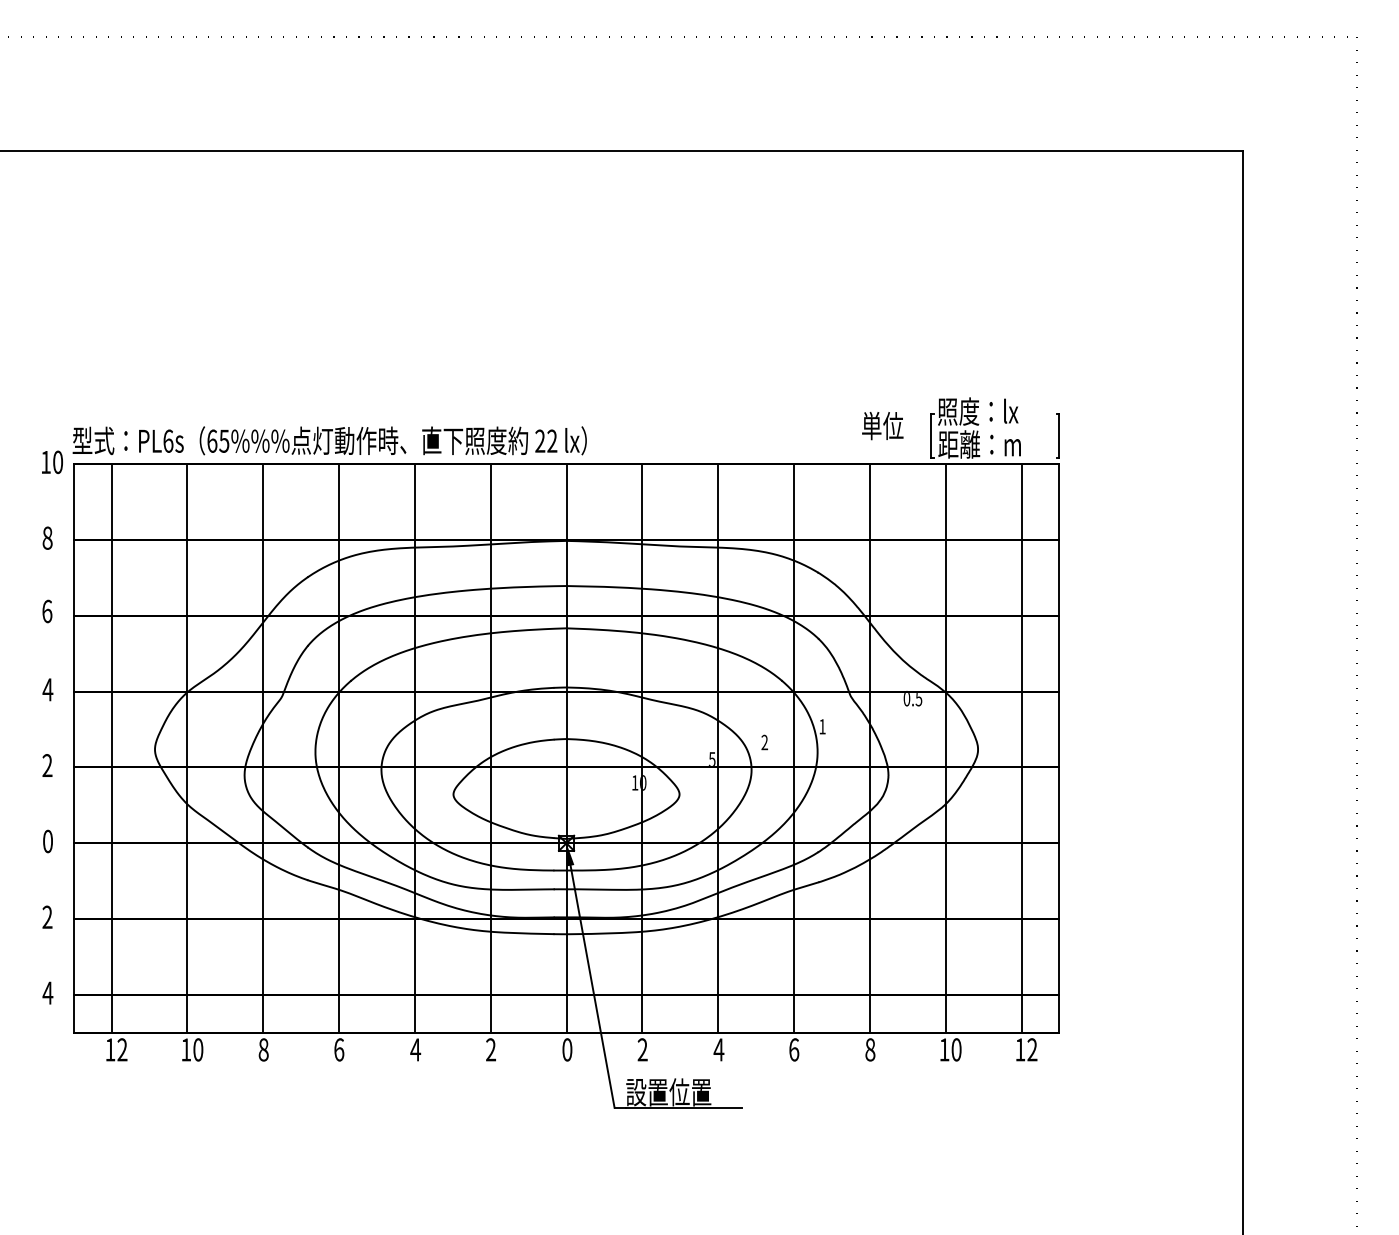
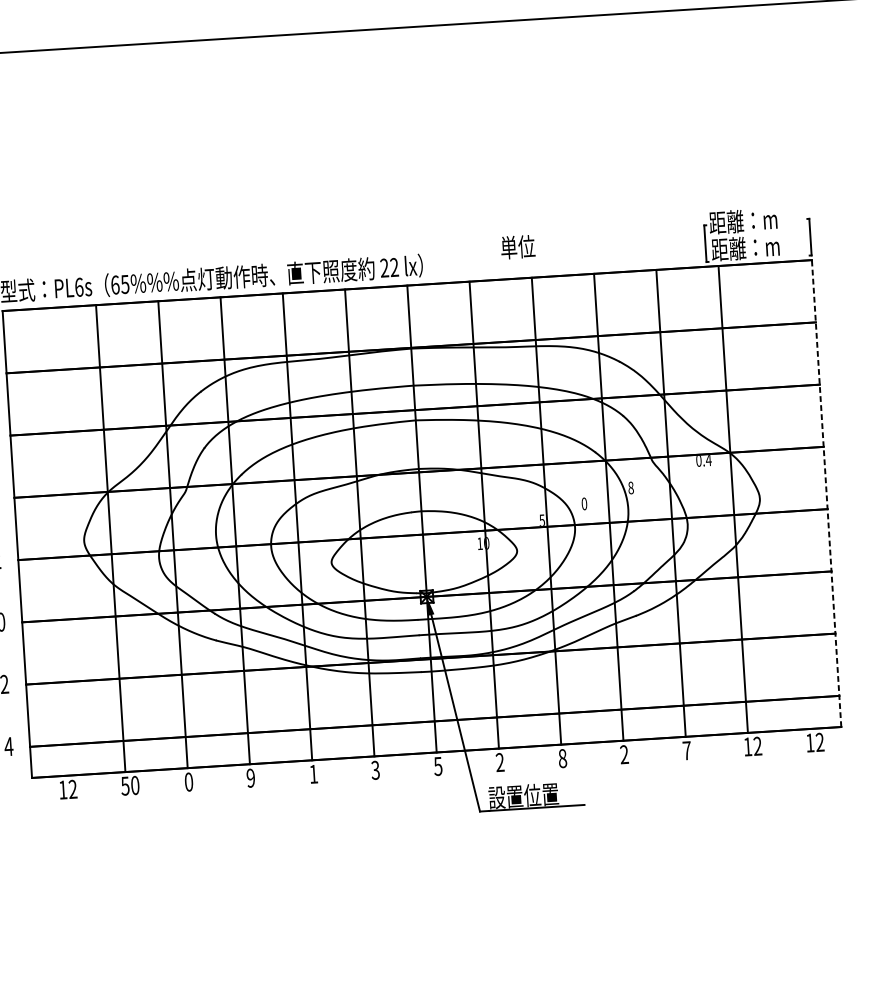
text: (978, 411) -> (742, 221), 照度：lx -> 距離：m
text: (882, 426) -> (517, 247), moved
text: (918, 699) -> (708, 460), 0.5 -> 0.4
text: (822, 726) -> (631, 487), 1 -> 8
text: (764, 742) -> (584, 503), 2 -> 0
line: (1059, 747) -> (826, 492), solid -> dashed
line: (111, 748) -> (48, 542), removed
line: (1021, 748) -> (795, 495), removed
text: (186, 1049) -> (125, 785), 10 -> 50
text: (339, 1049) -> (251, 777), 6 -> 9
text: (415, 1049) -> (313, 773), 4 -> 1
text: (490, 1049) -> (375, 770), 2 -> 3
text: (567, 1049) -> (438, 766), 0 -> 5
text: (718, 1049) -> (562, 758), 4 -> 8
text: (794, 1049) -> (624, 754), 6 -> 2
text: (870, 1049) -> (687, 750), 8 -> 7
text: (956, 1049) -> (757, 746), 10 -> 12
text: (263, 1050) -> (188, 782), 8 -> 0

